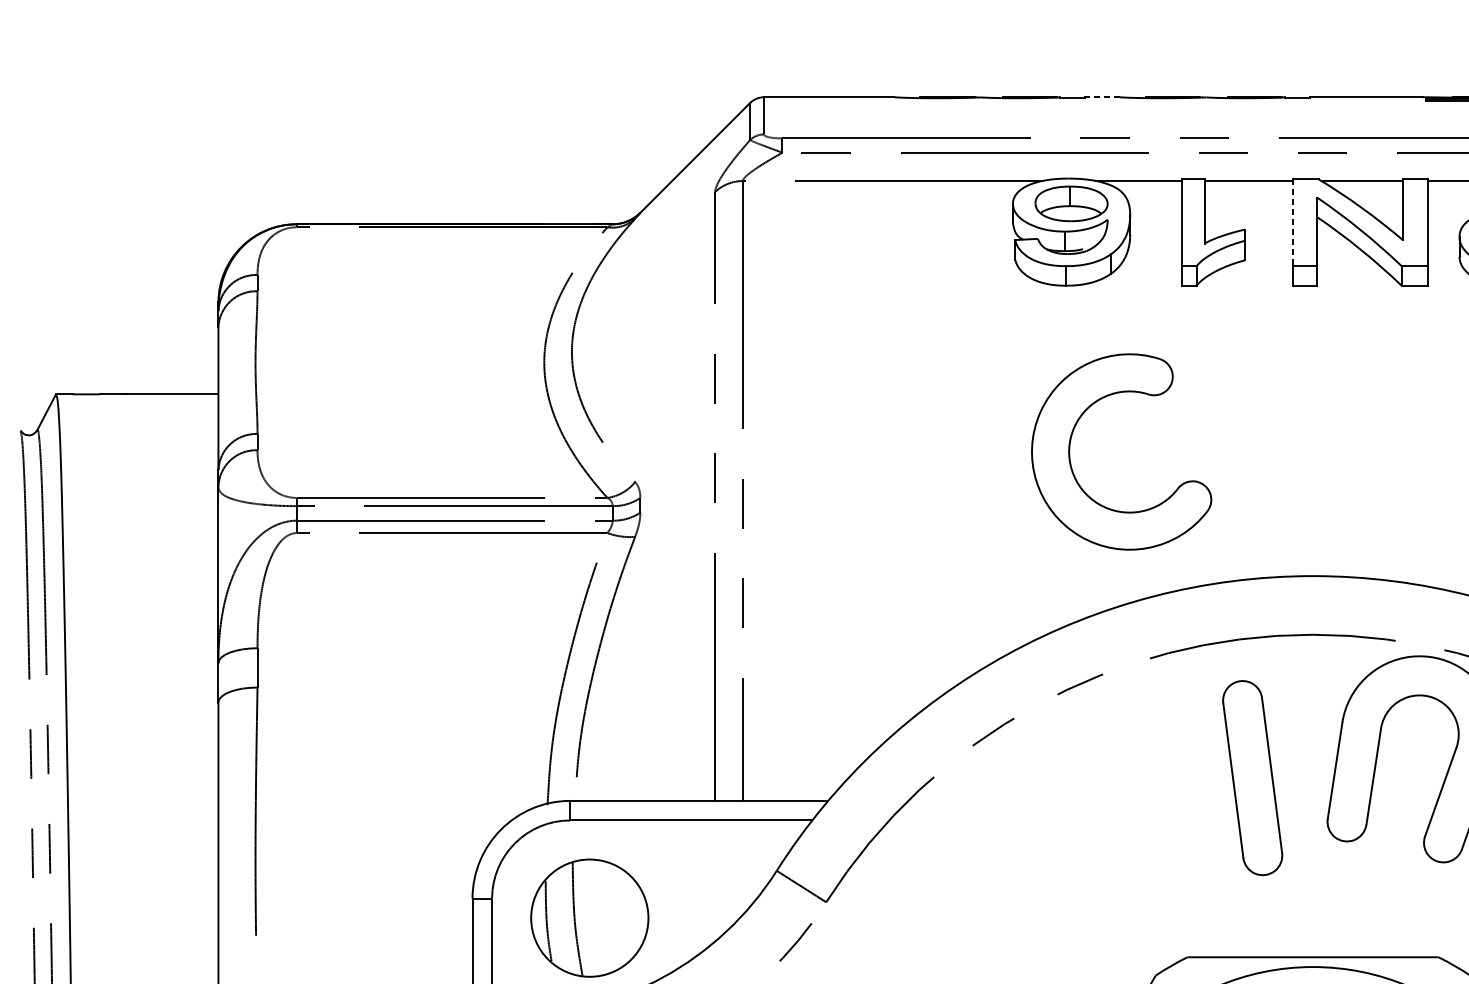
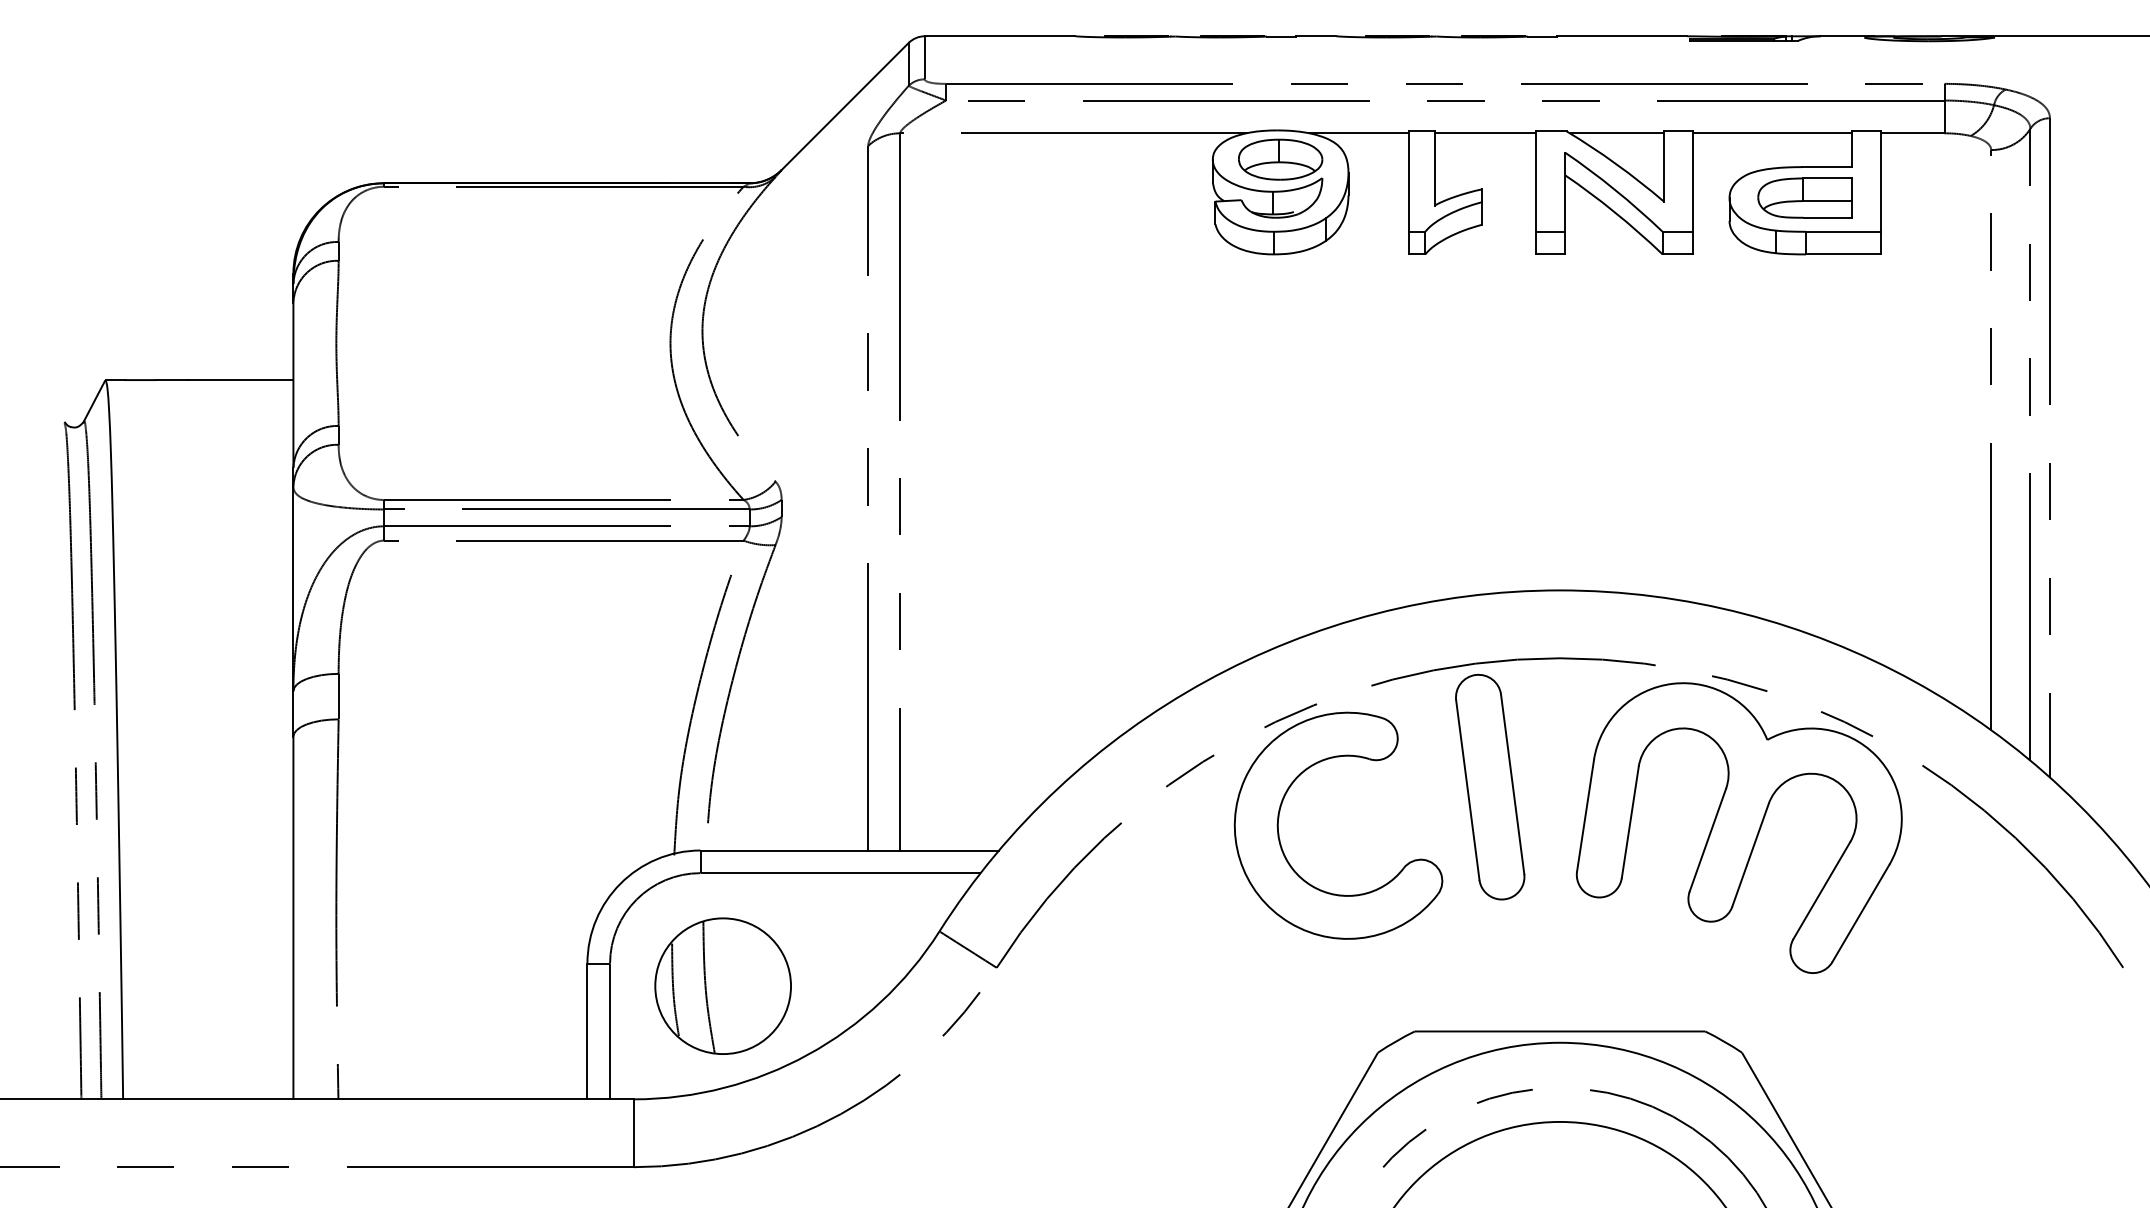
line: (1101, 97) -> (1315, 36), dashed -> solid
line: (1292, 223) -> (1536, 182), dashed -> solid
part: (1070, 445) -> (1279, 818), moved
part: (1252, 777) -> (1490, 786), moved

